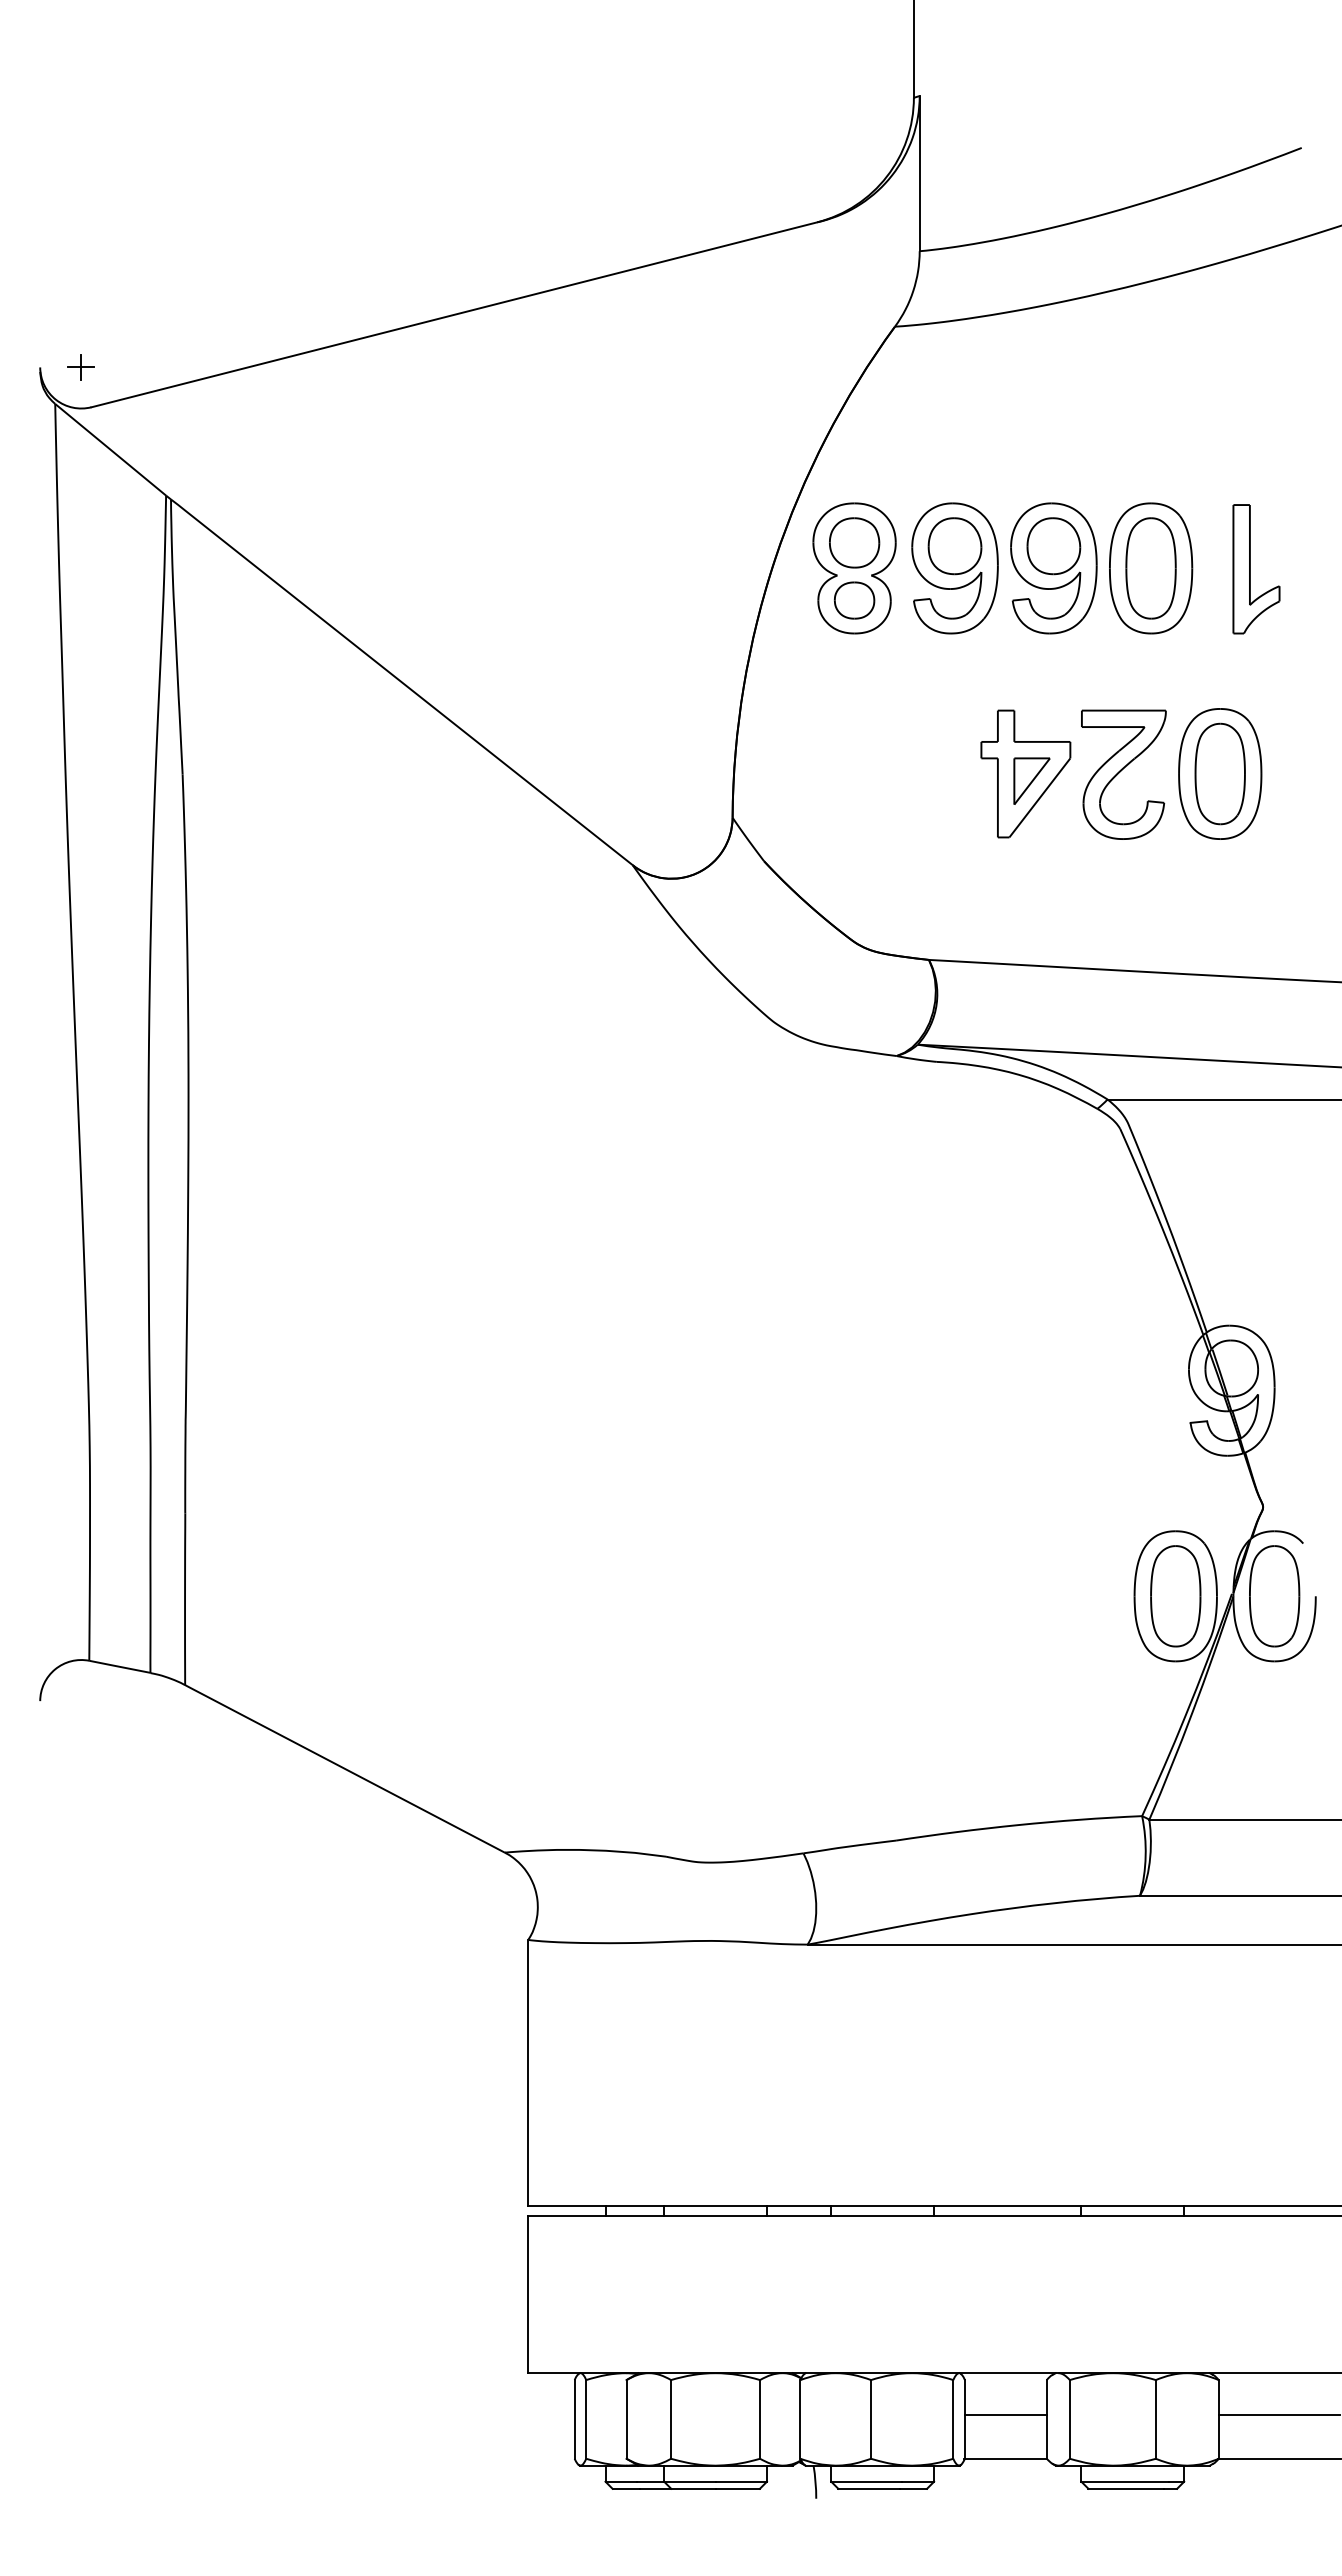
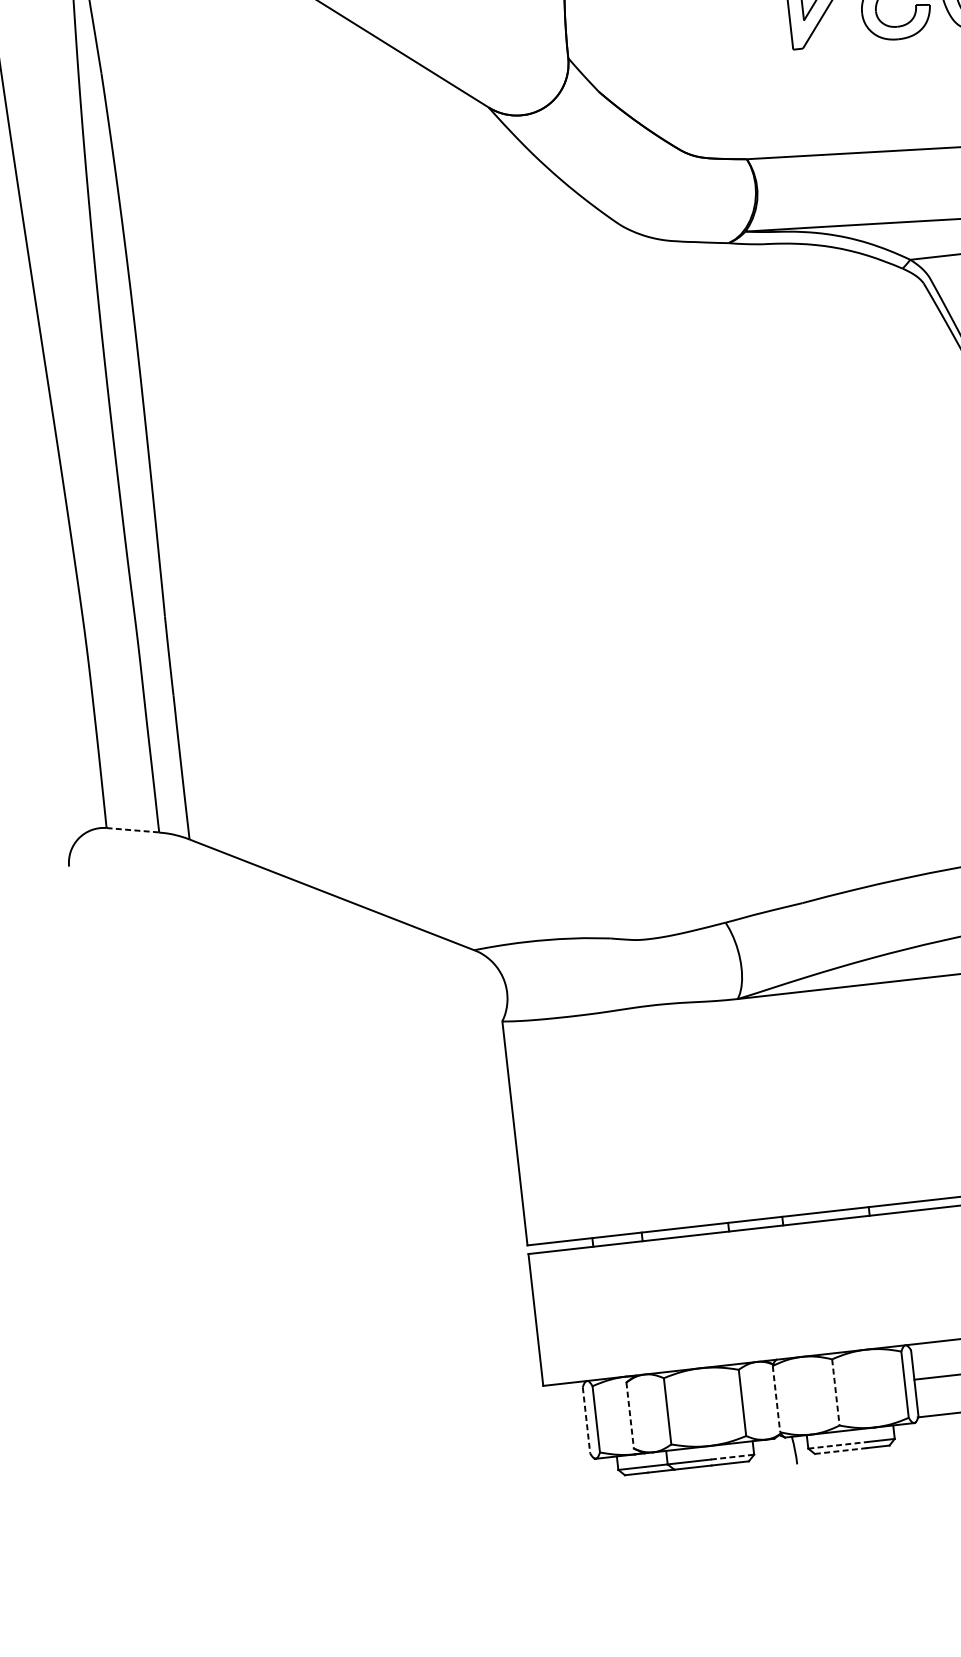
line: (119, 1666) -> (132, 830), solid -> dashed
line: (574, 2419) -> (586, 1420), solid -> dashed
line: (626, 2419) -> (630, 1415), solid -> dashed
line: (800, 2419) -> (776, 1399), solid -> dashed
line: (871, 2419) -> (836, 1392), solid -> dashed
line: (741, 2481) -> (732, 1456), solid -> dashed
line: (866, 2481) -> (837, 1445), solid -> dashed
line: (869, 2488) -> (841, 1450), solid -> dashed

